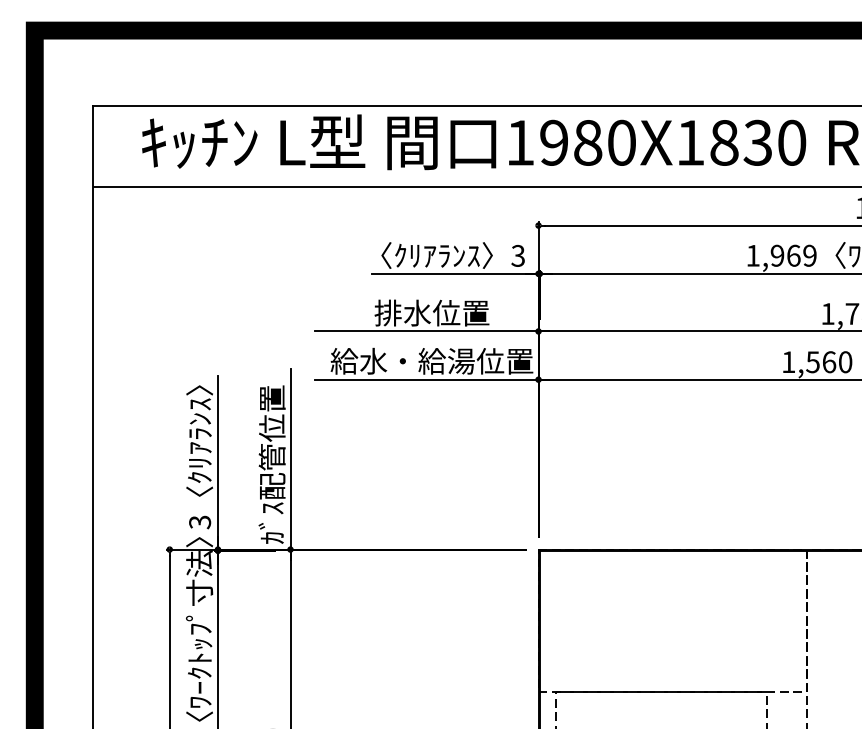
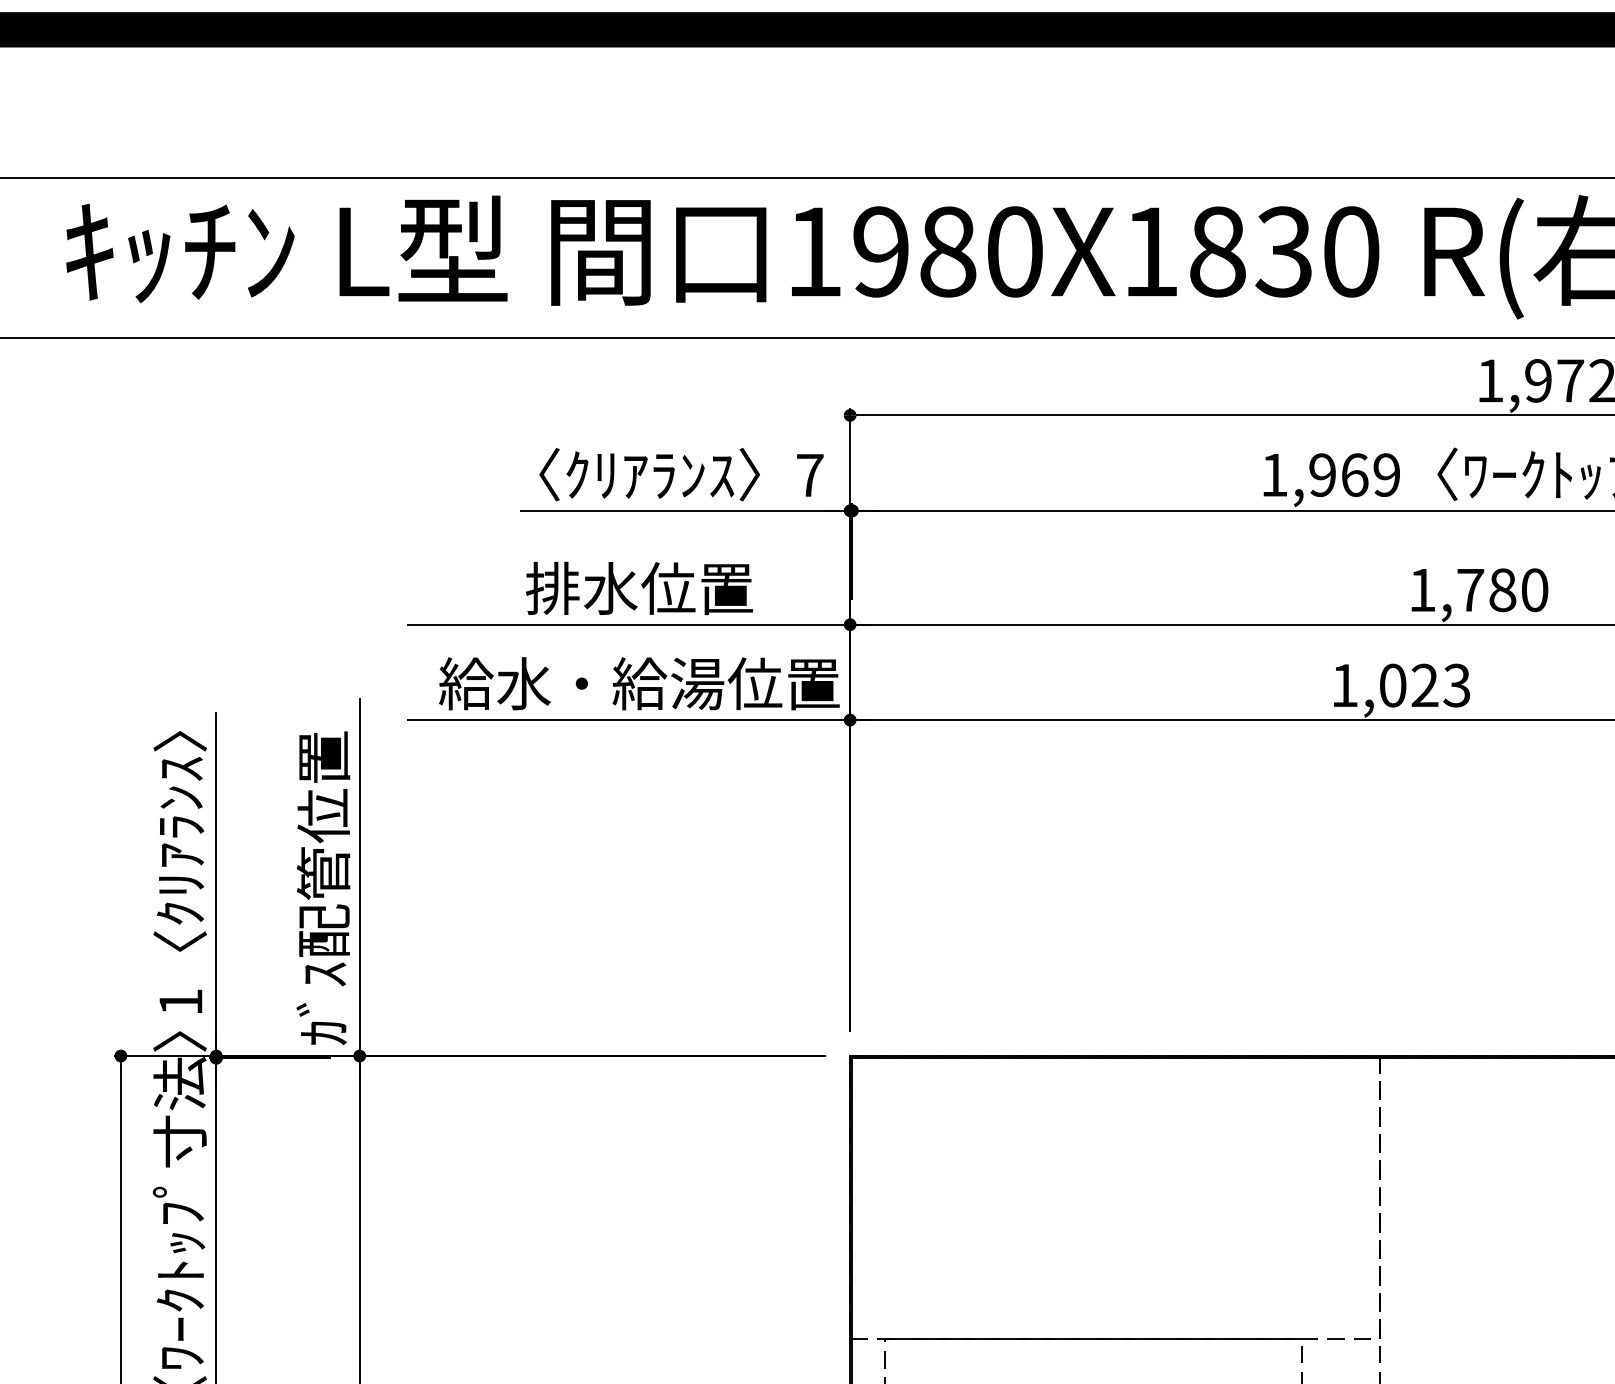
text: (518, 255) -> (810, 474), 3 -> 7
text: (829, 362) -> (1425, 686), 1,560 -> 1,023
text: (200, 522) -> (181, 1002), 3 -> 1

